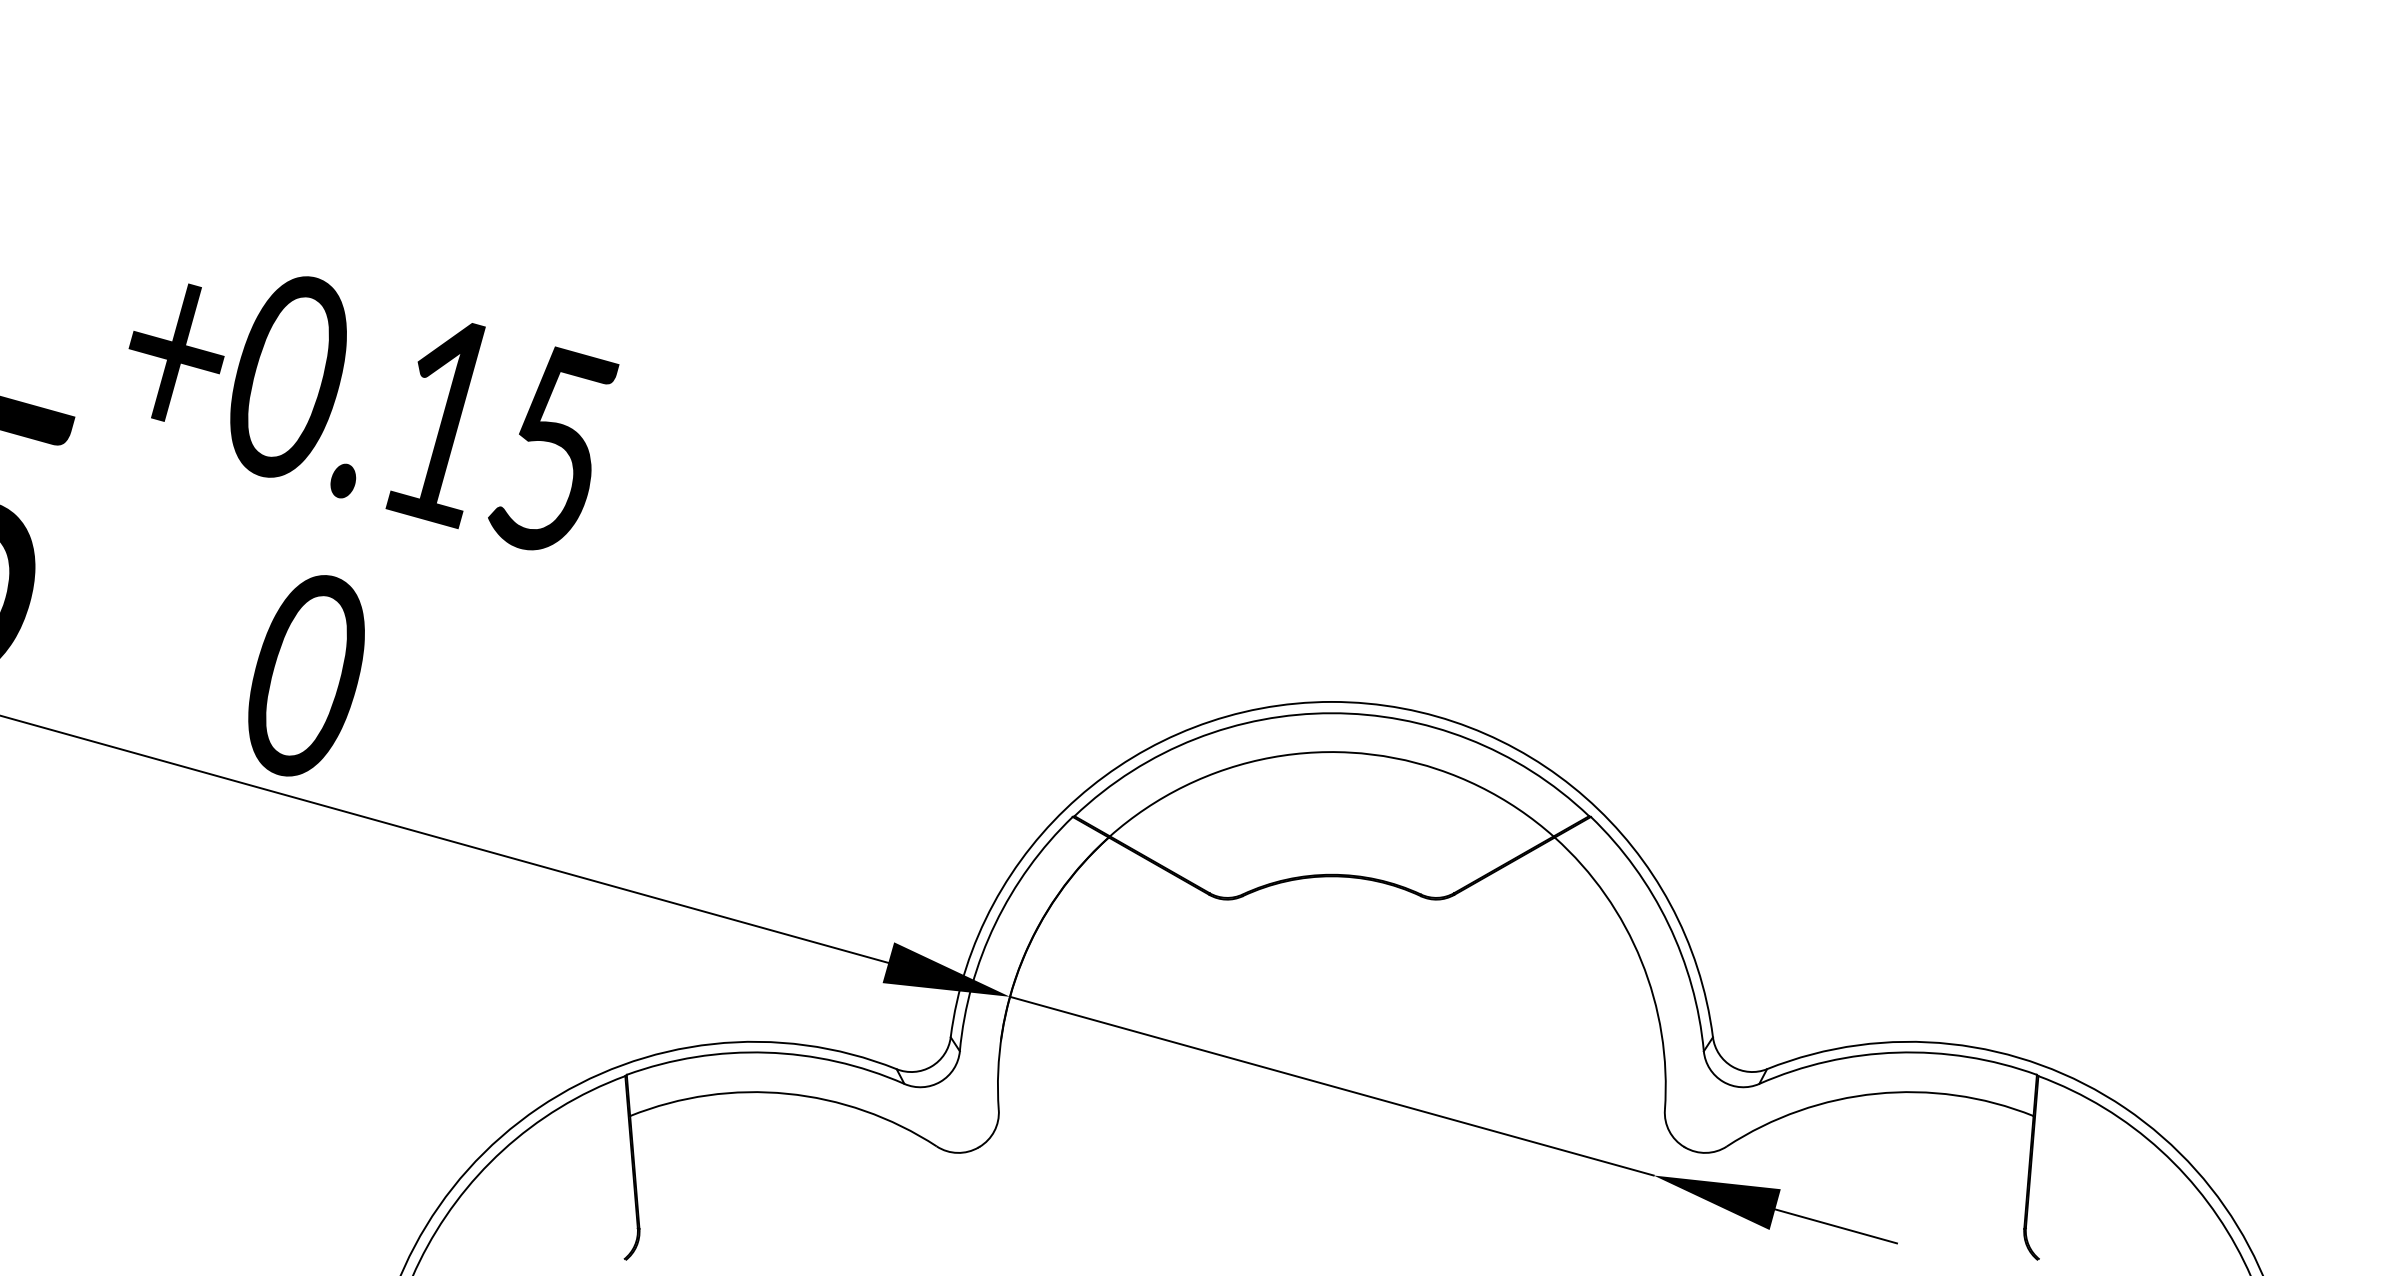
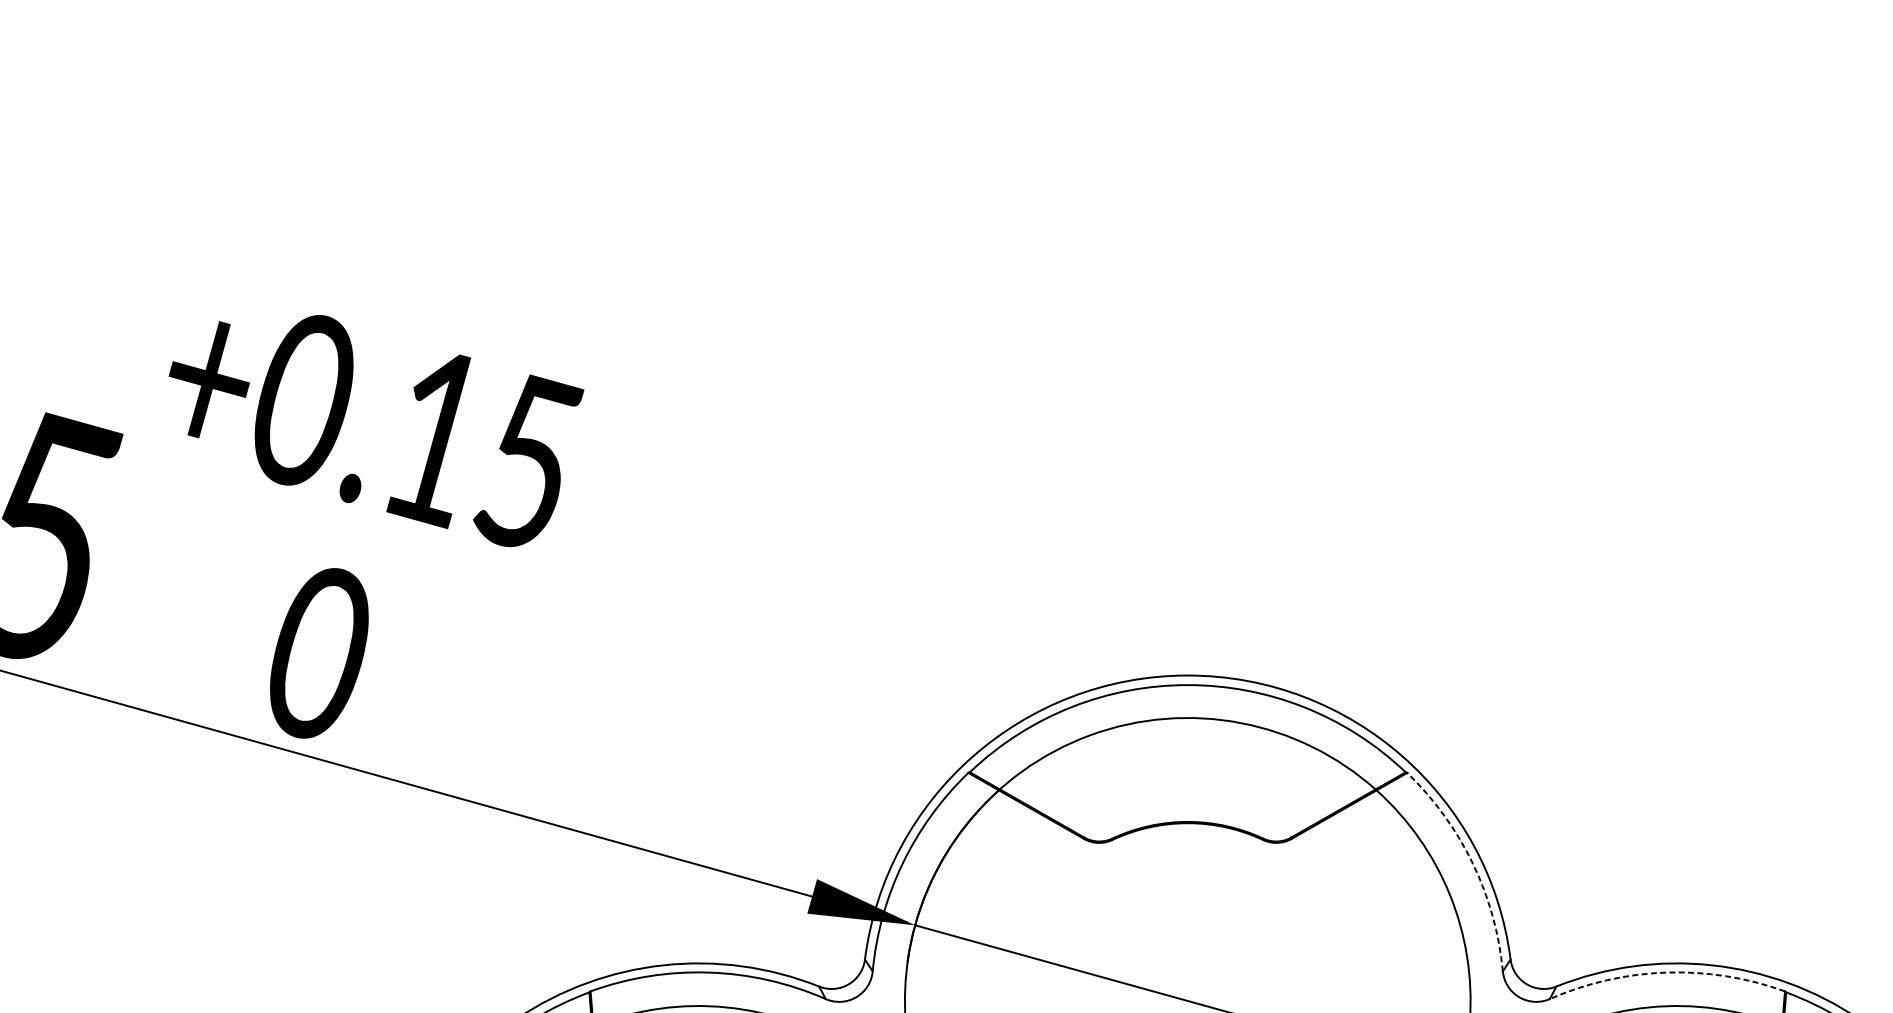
arc: (1668, 923) -> (1472, 863), solid -> dashed
arc: (1897, 1052) -> (1666, 972), solid -> dashed

